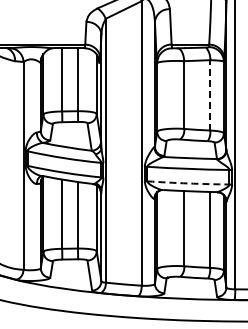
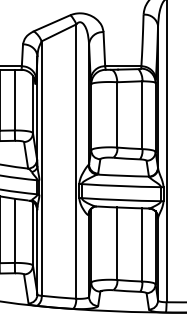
line: (210, 94) -> (142, 114), dashed -> solid
arc: (188, 183) -> (121, 200), dashed -> solid

